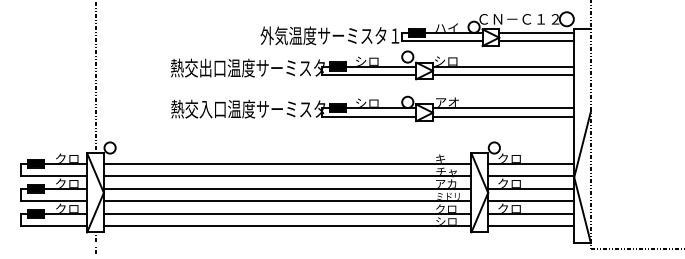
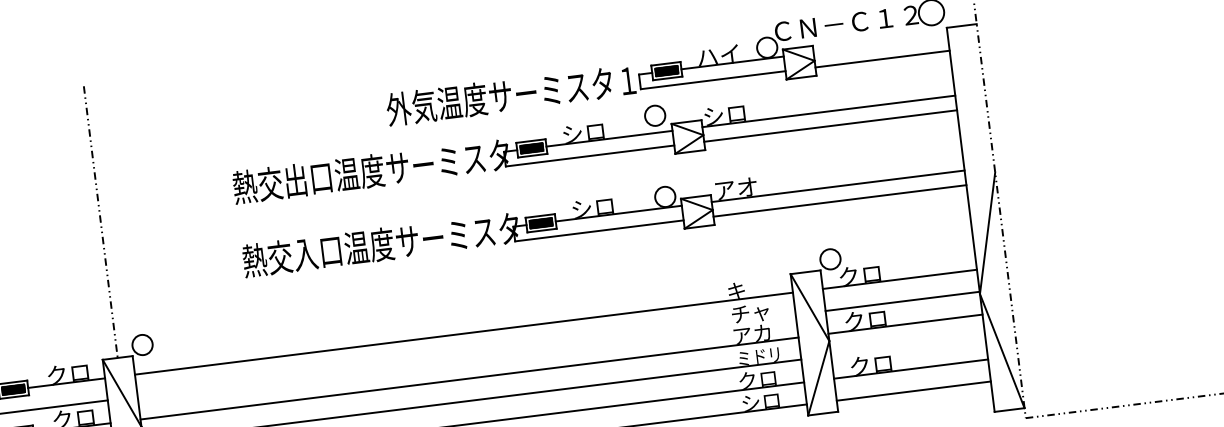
line: (536, 33) -> (880, 44), removed
line: (287, 176) -> (466, 356), removed
line: (531, 201) -> (908, 346), removed

